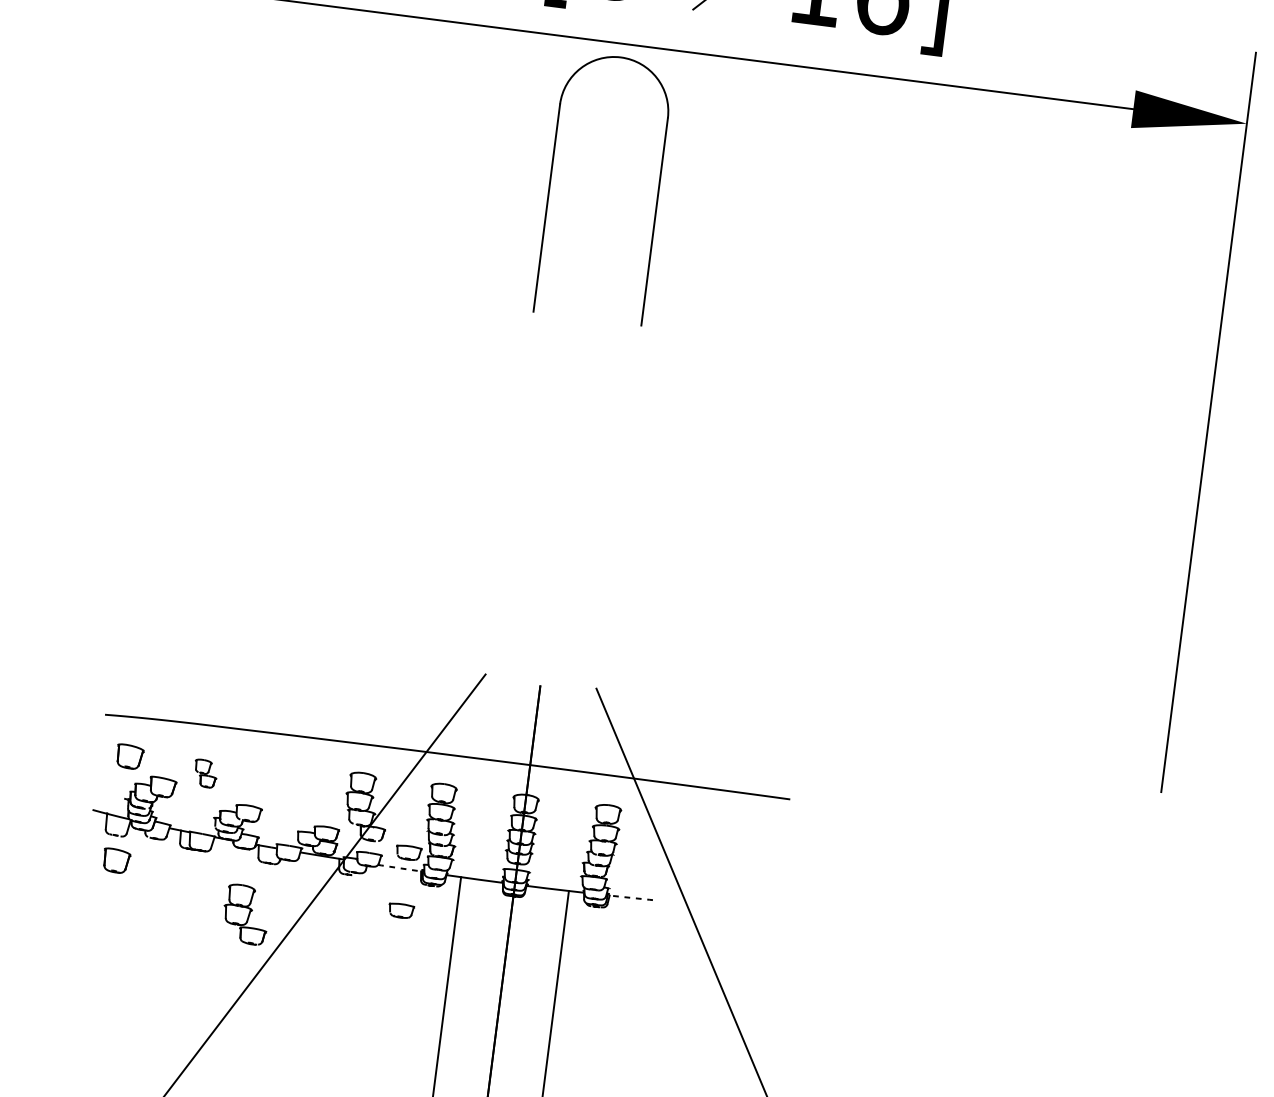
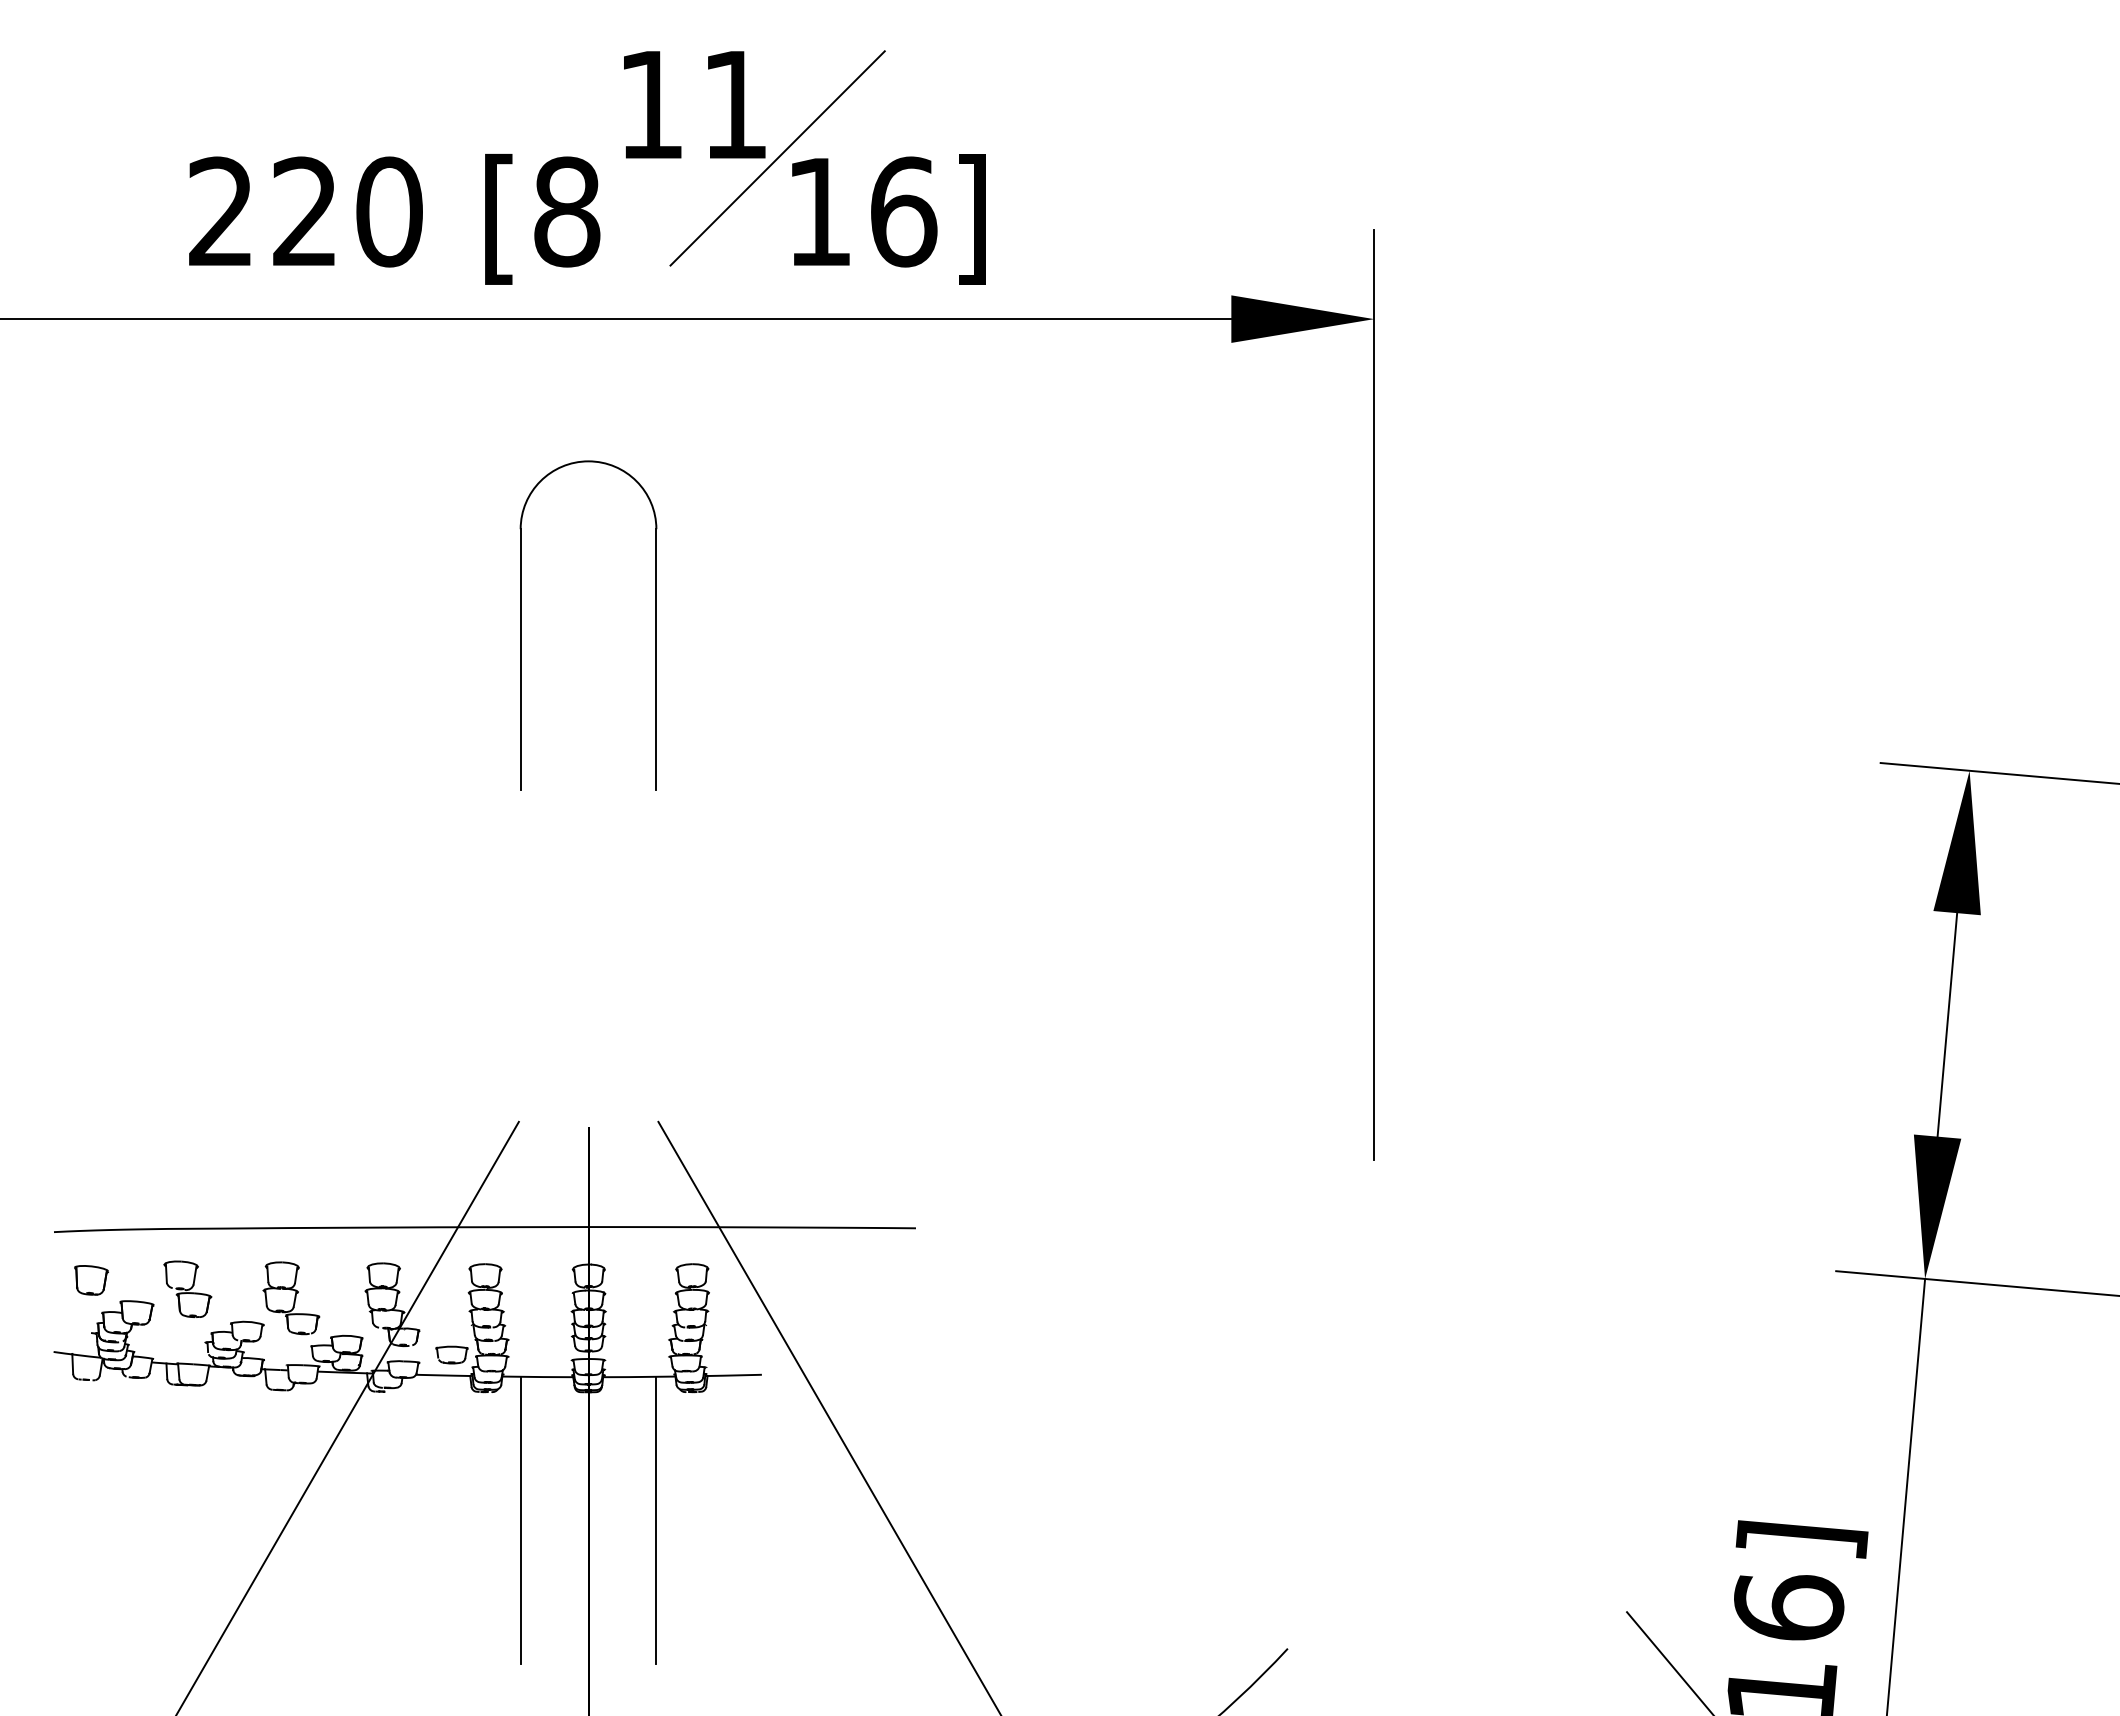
part: (550, 181) -> (521, 625), moved
part: (205, 773) -> (187, 1288), size x1.67
part: (116, 861) -> (91, 1411), removed
line: (400, 868) -> (444, 1375), dashed -> solid
line: (630, 897) -> (733, 1375), dashed -> solid
part: (400, 910) -> (451, 1427), removed
part: (246, 914) -> (291, 1298), moved

